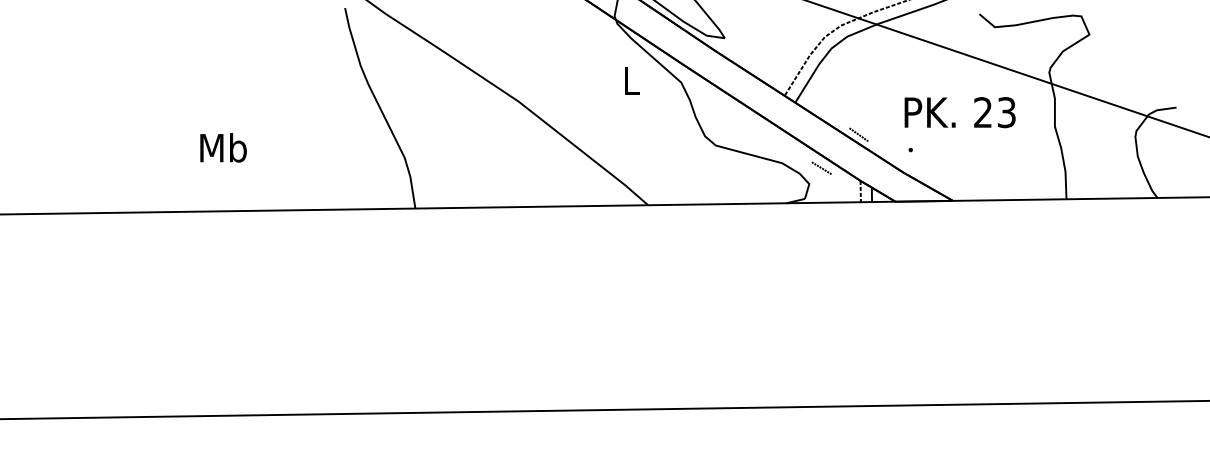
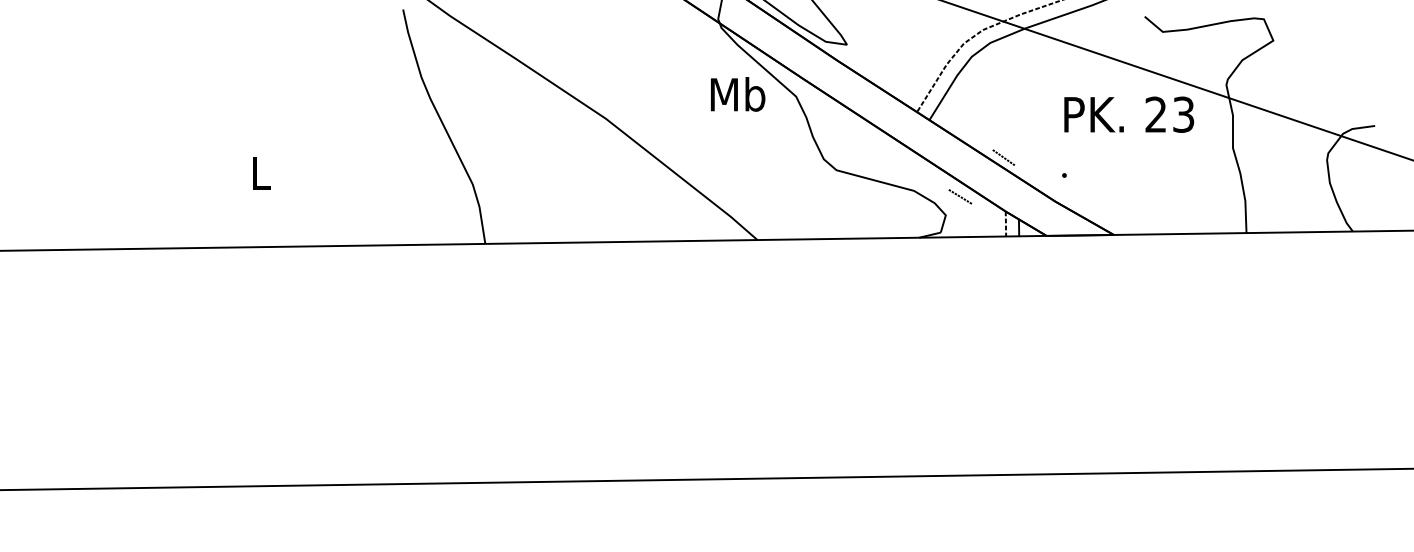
text: (631, 80) -> (737, 94), L -> Mb
text: (960, 112) -> (1129, 114), moved
text: (223, 147) -> (261, 172), Mb -> L

